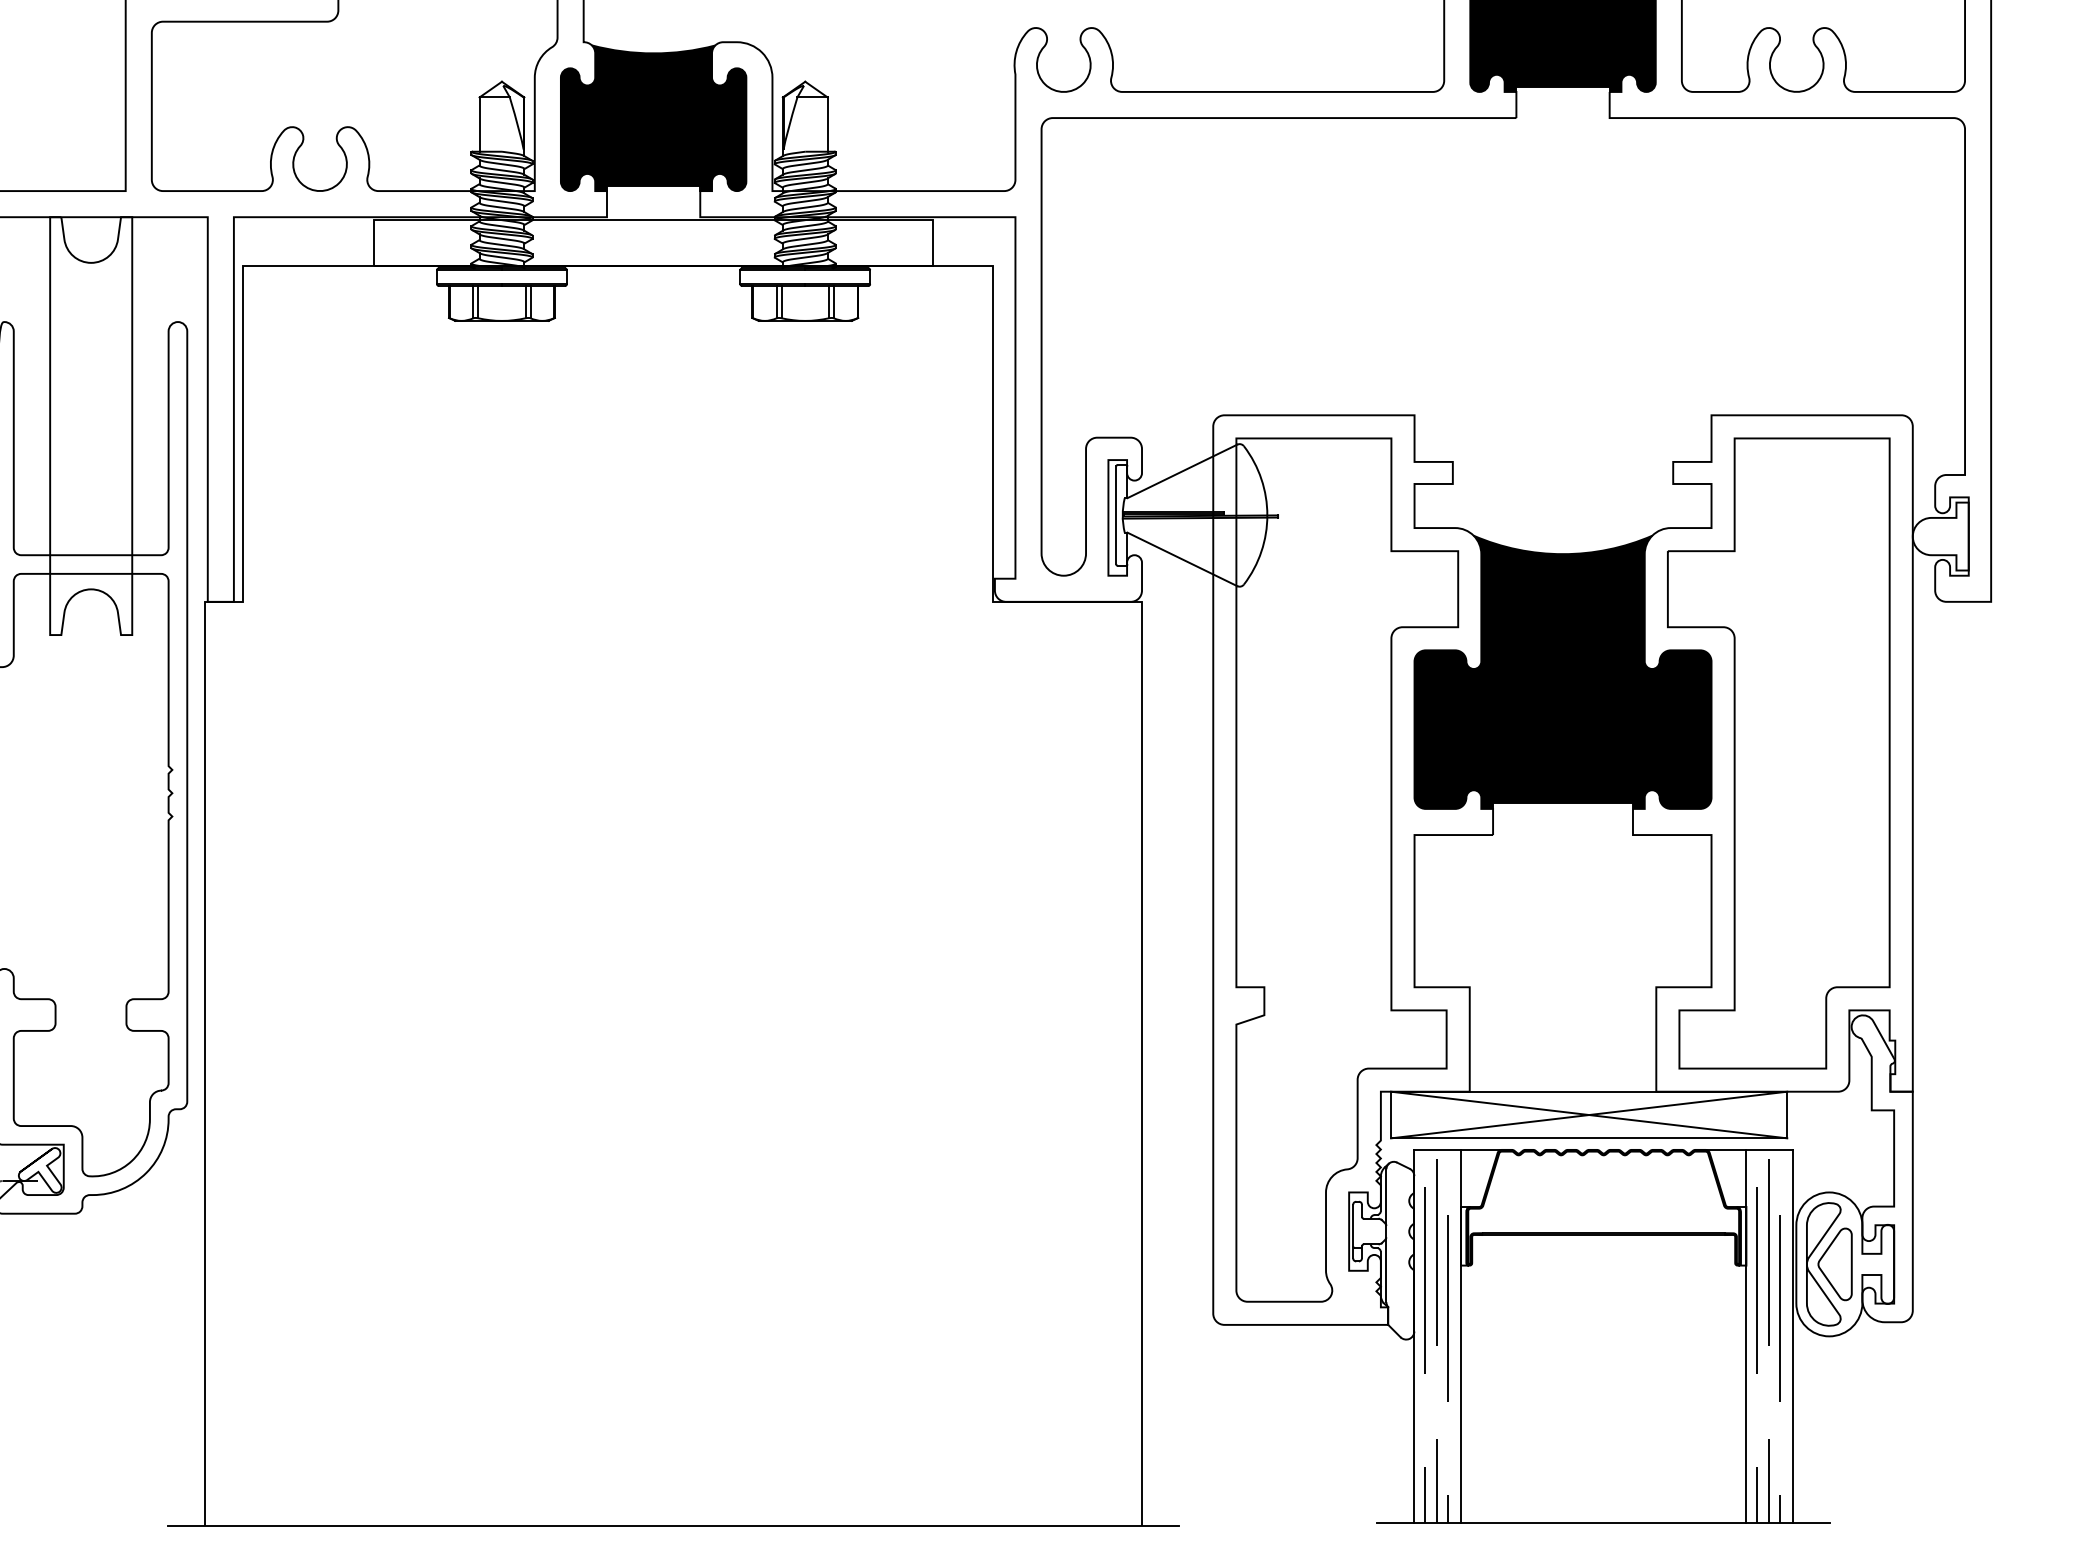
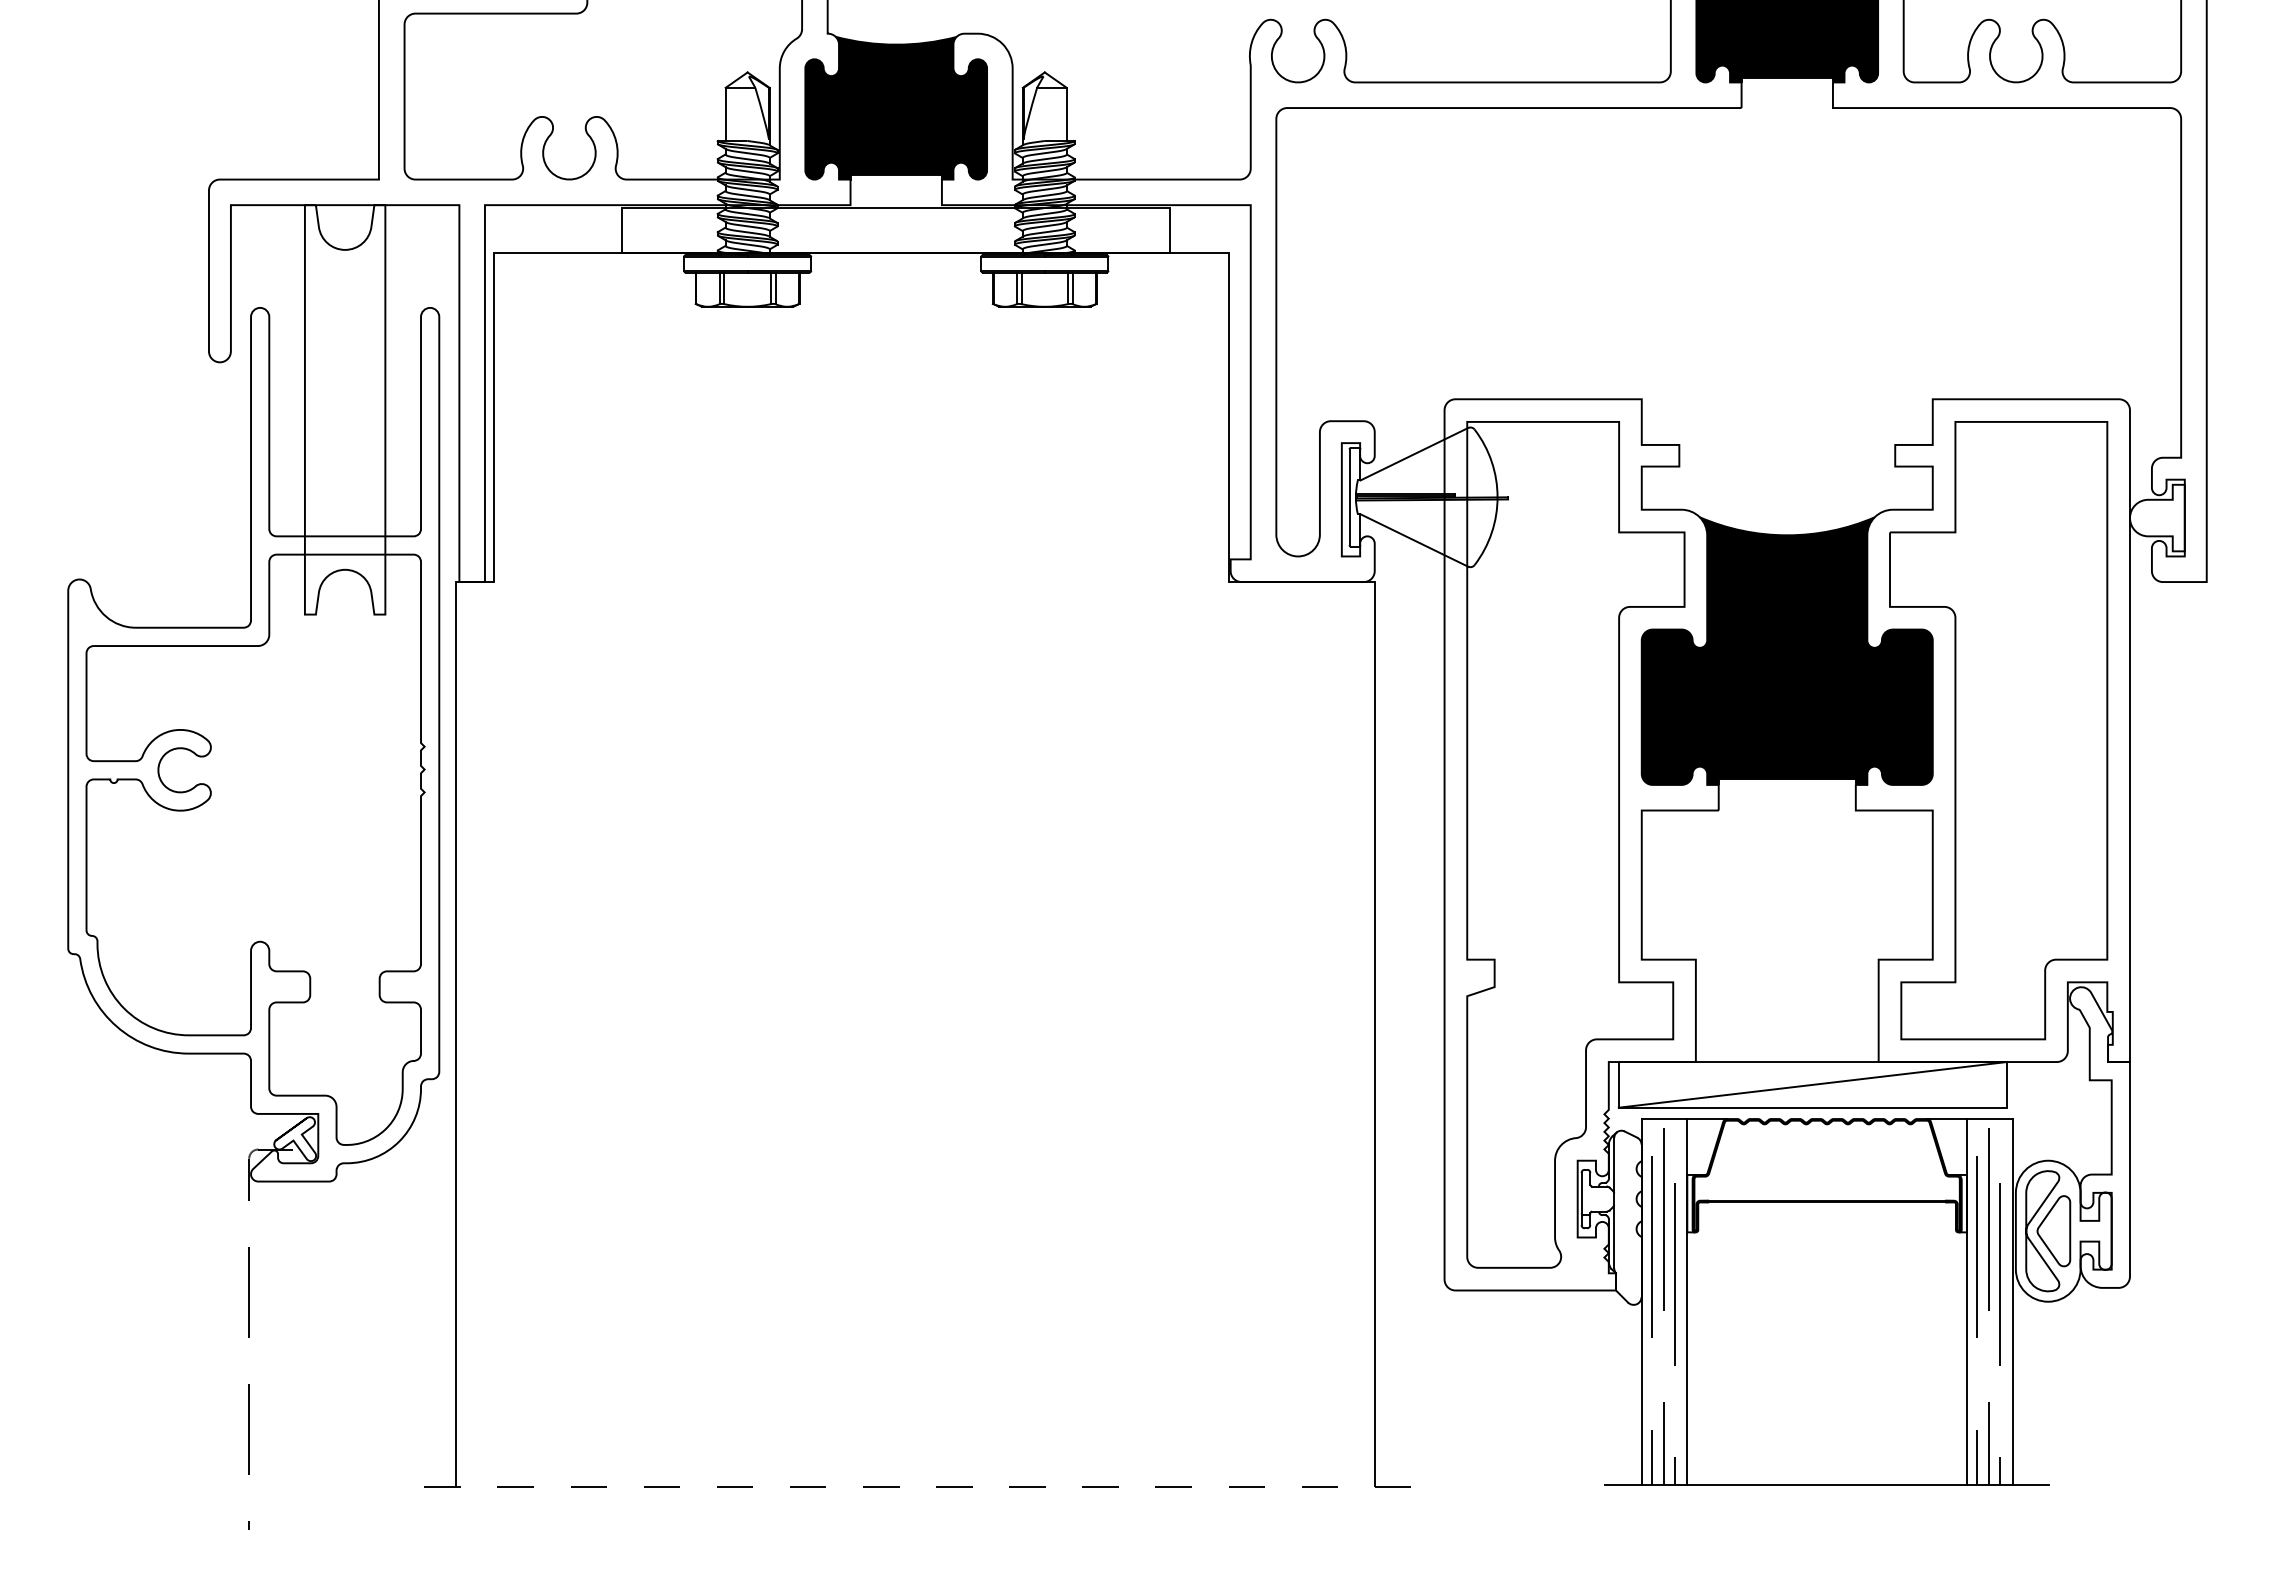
line: (1588, 1114) -> (1812, 1084), removed
line: (673, 1525) -> (915, 1487), solid -> dashed

